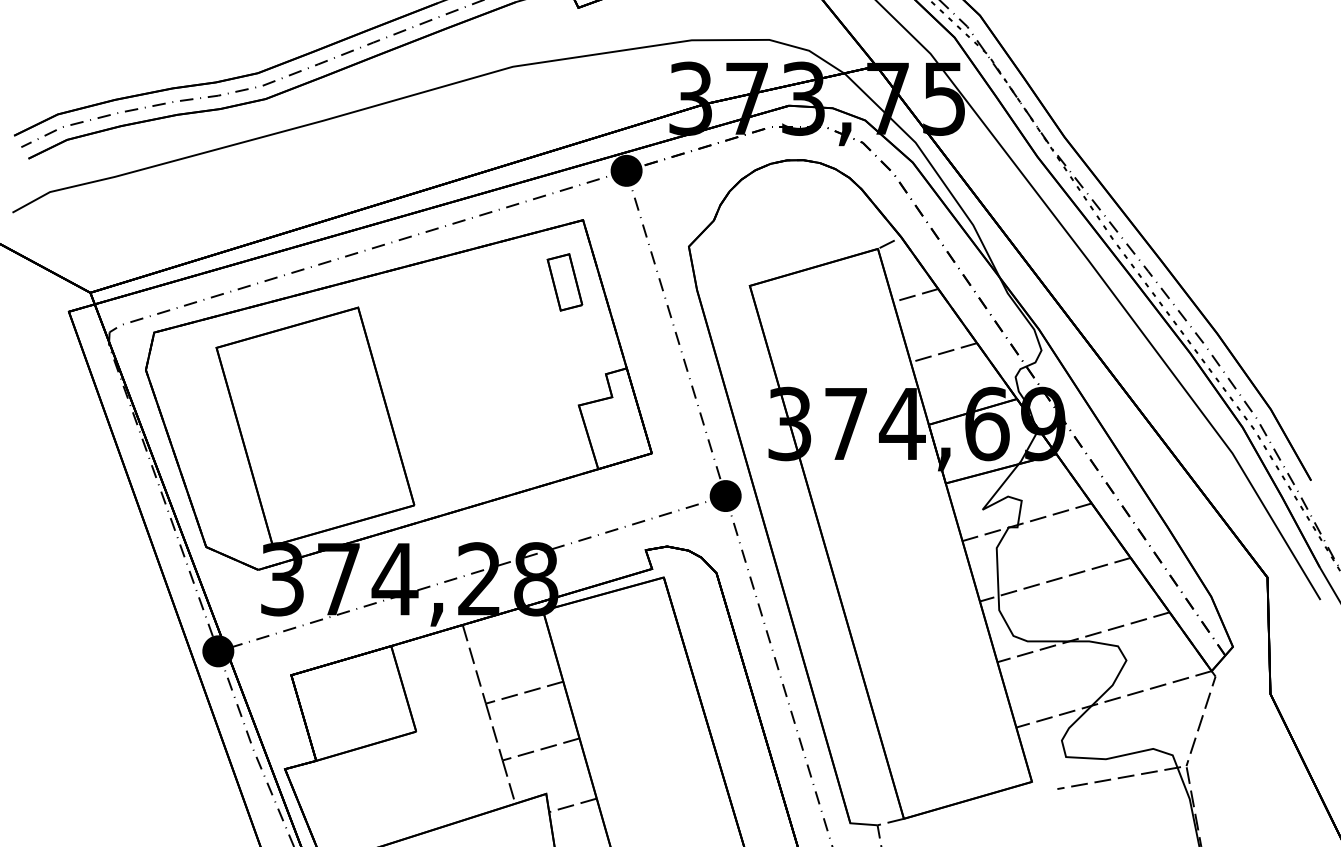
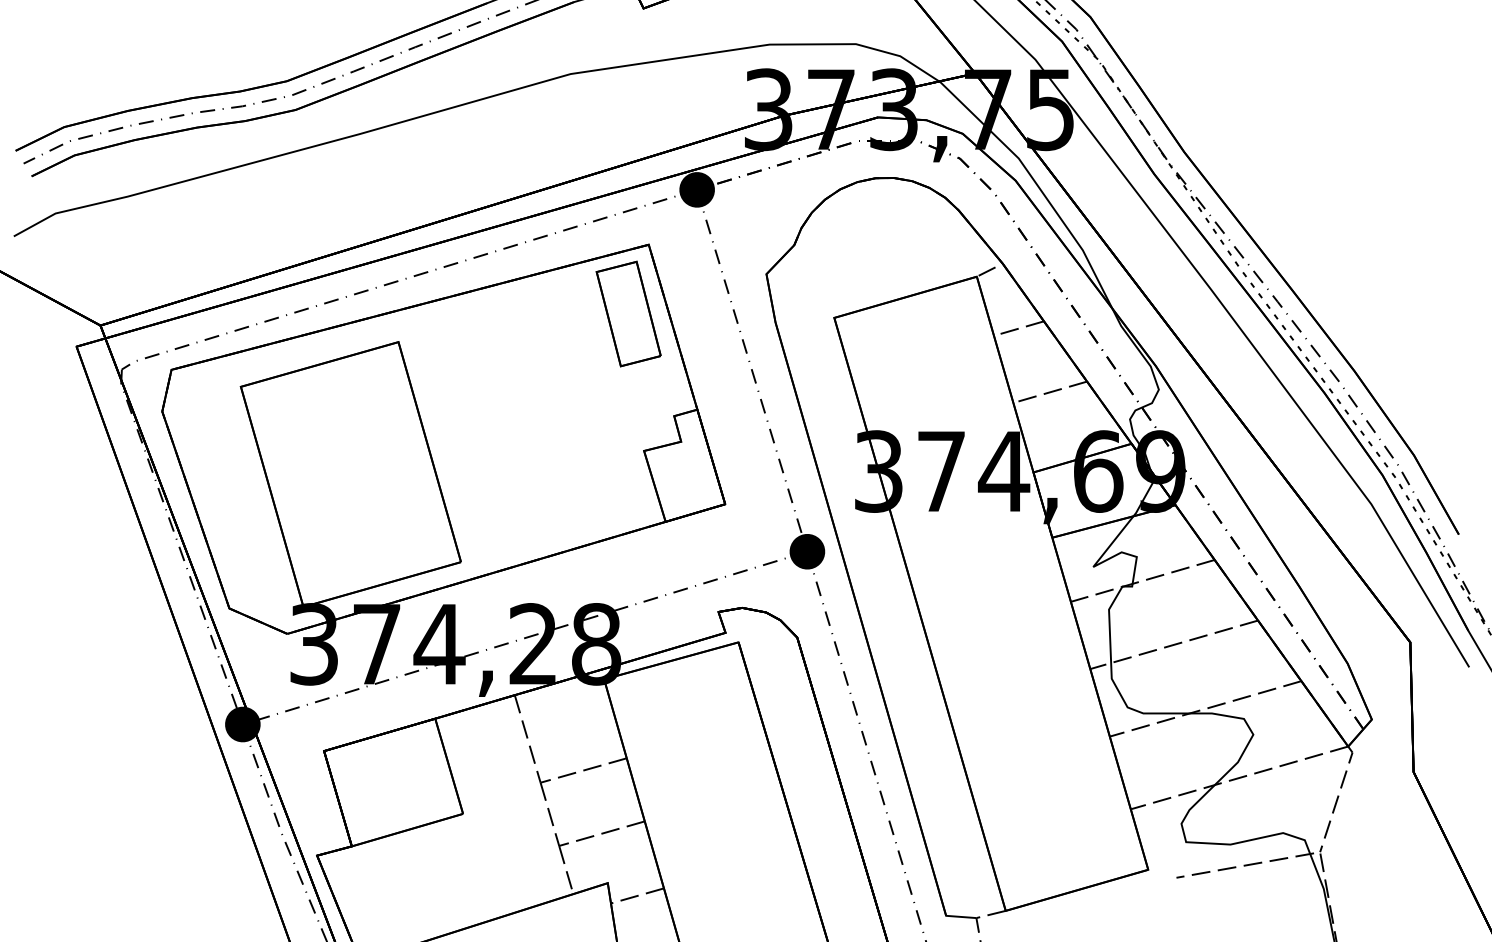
part: (564, 281) -> (628, 313), size x1.67

